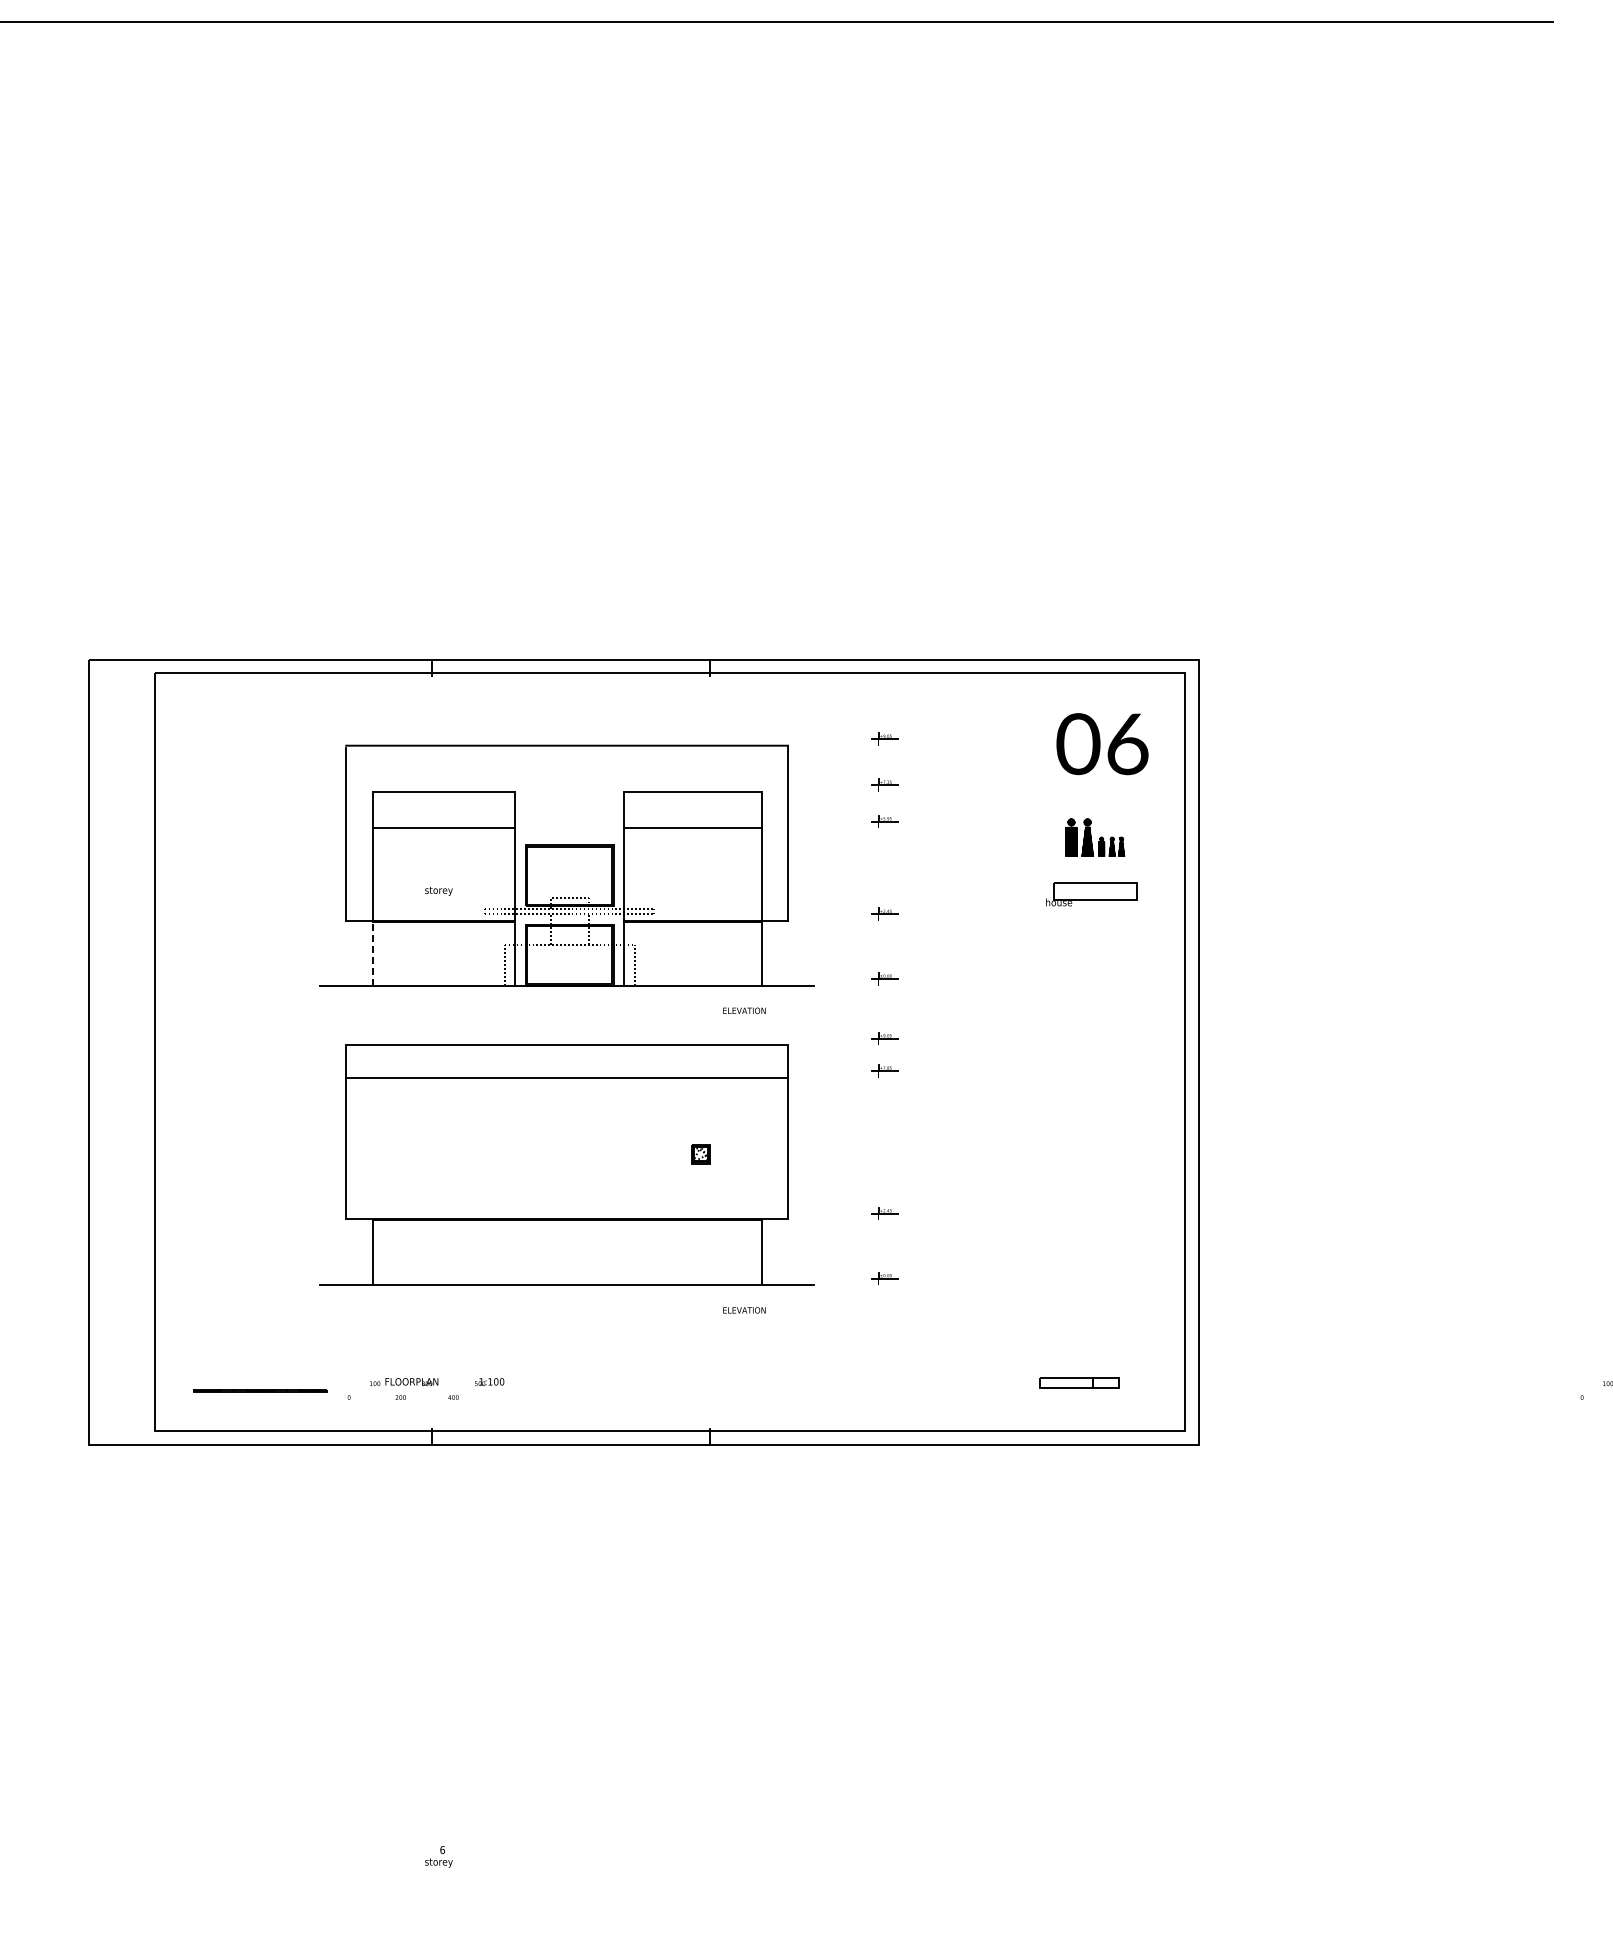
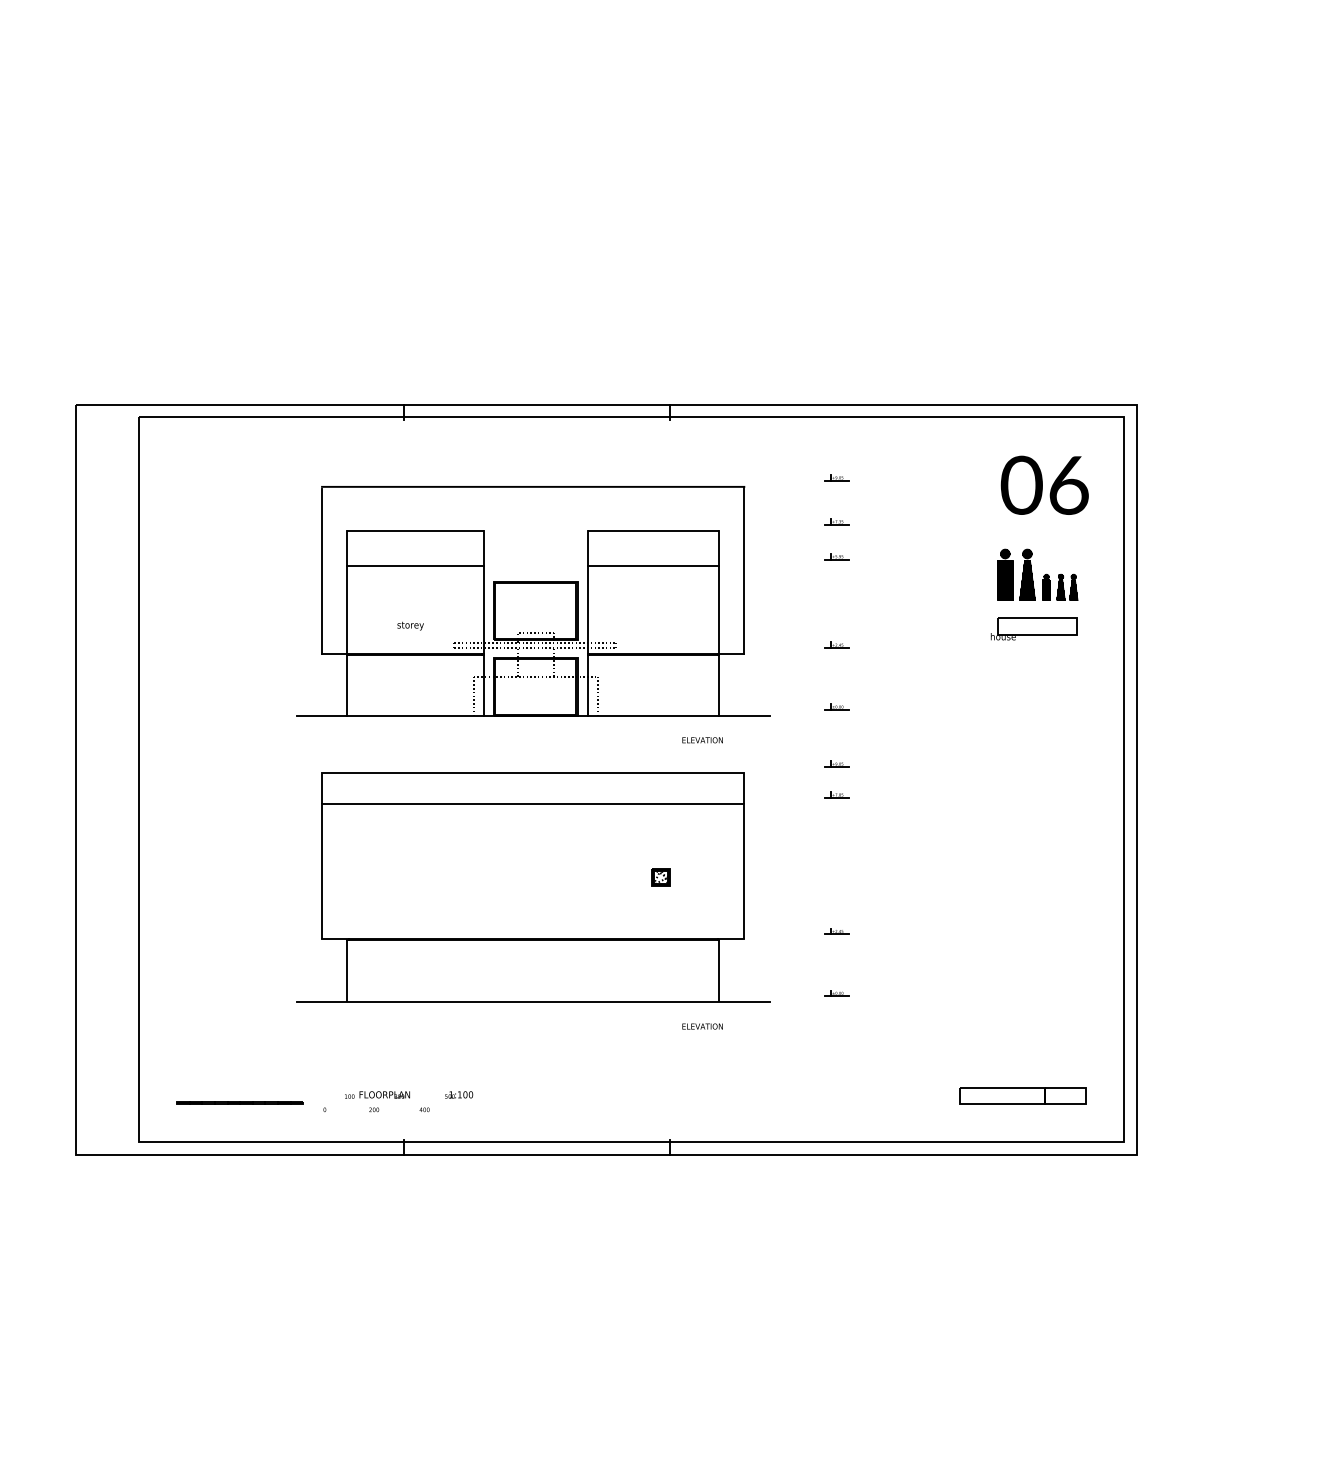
part: (1095, 837) -> (1038, 574), size x1.43
line: (372, 953) -> (347, 685), dashed -> solid
part: (1079, 1383) -> (1022, 1096), size x1.67

